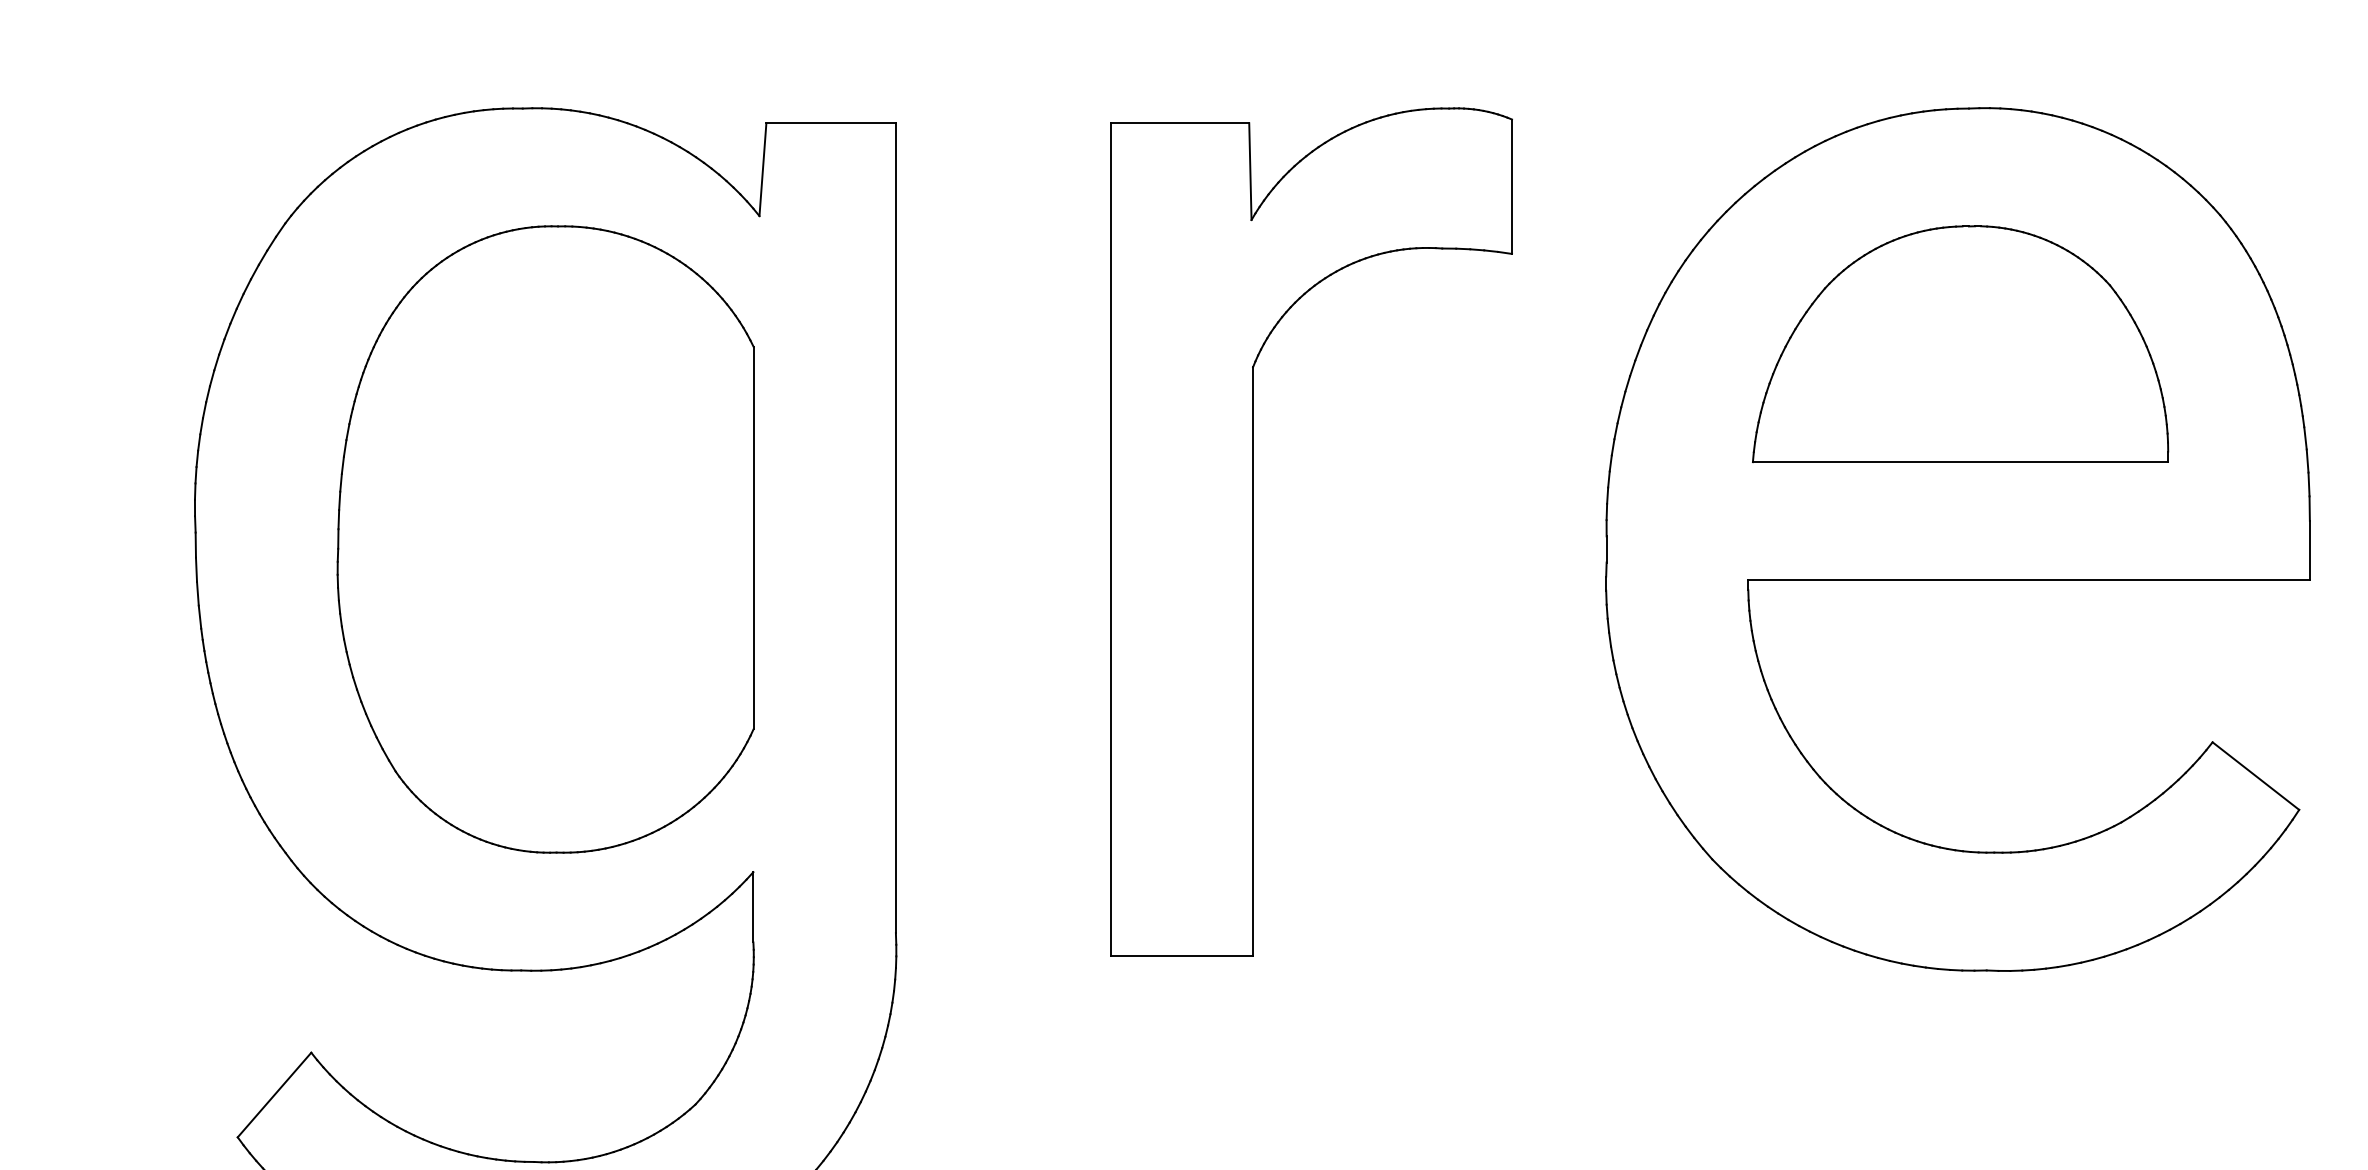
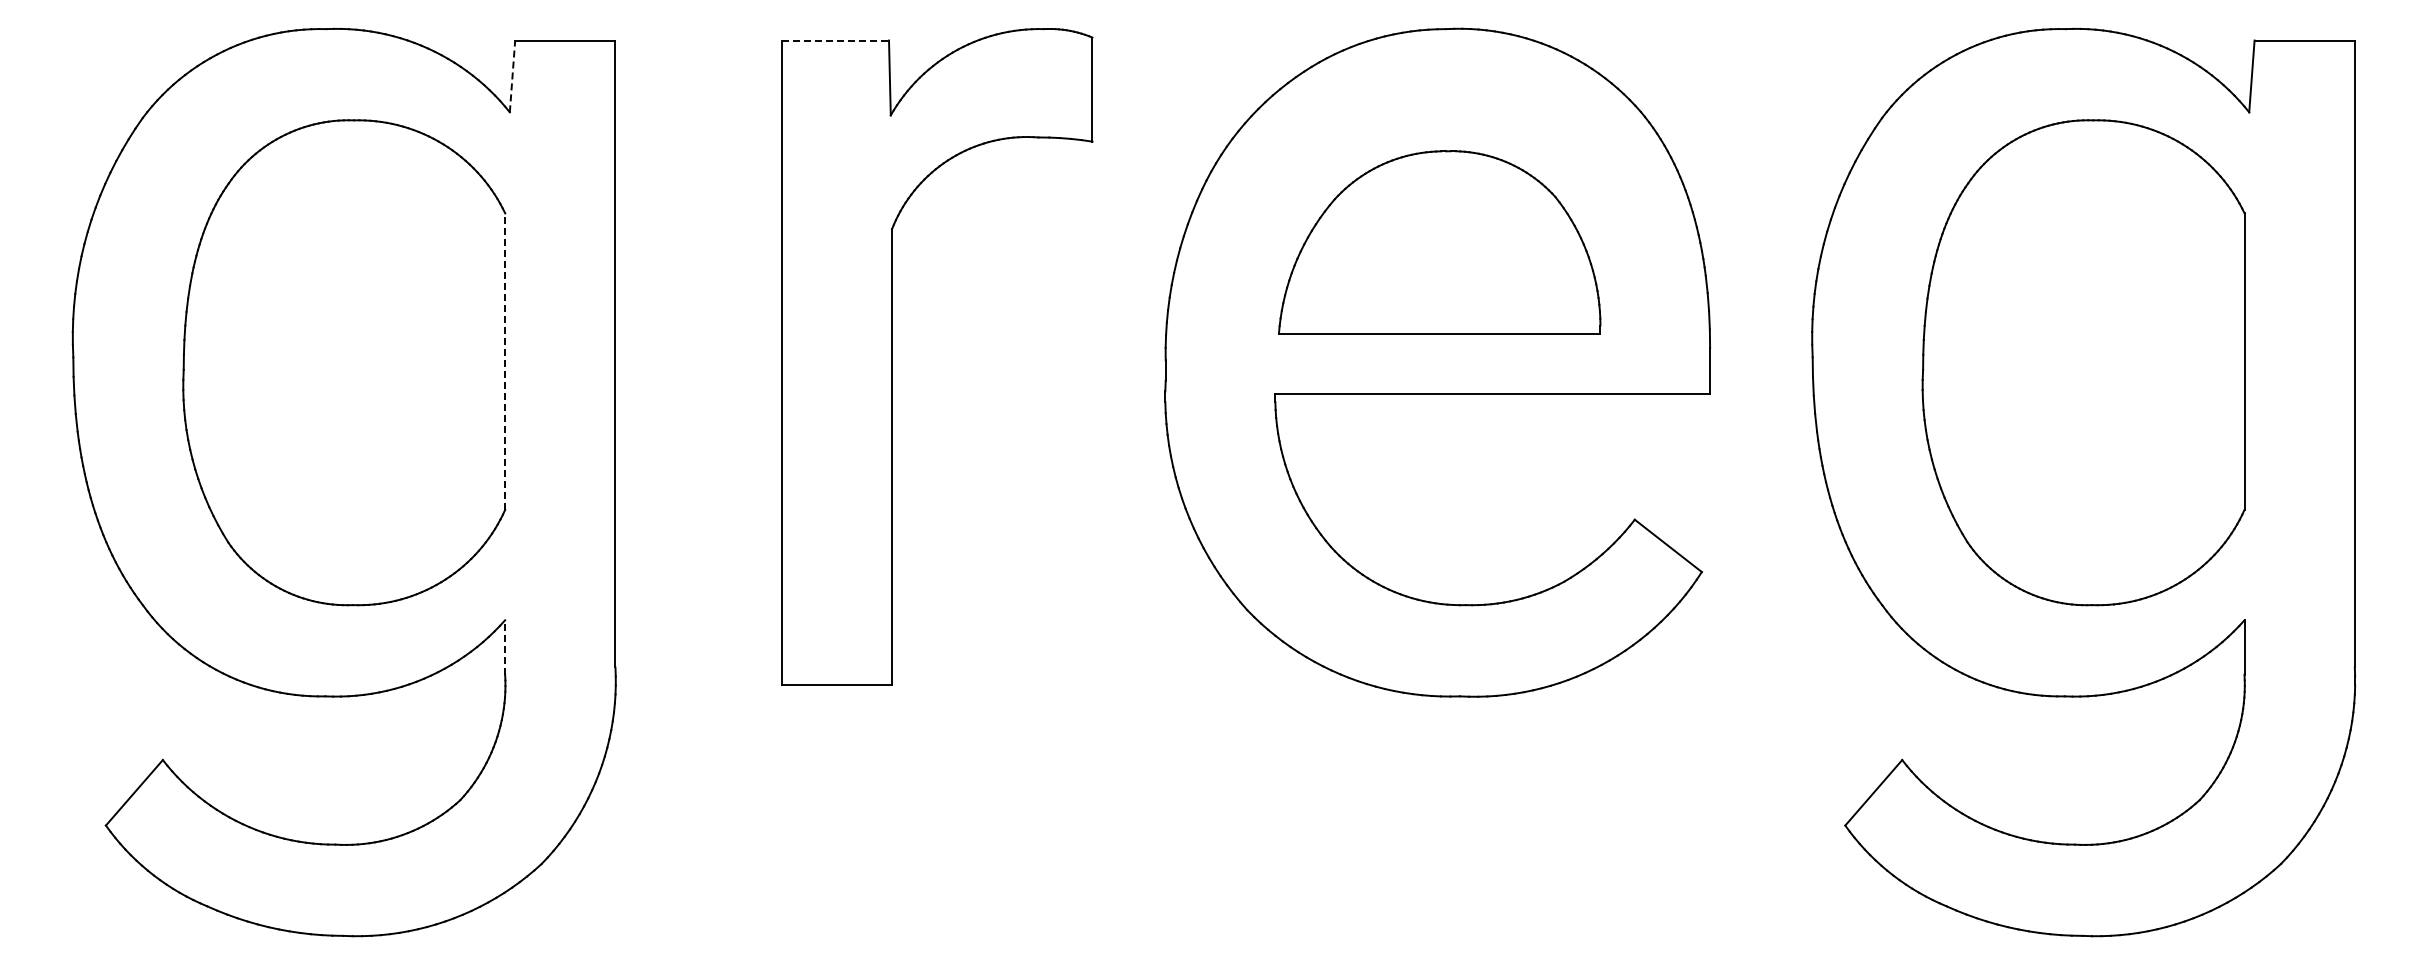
line: (1181, 123) -> (836, 40), solid -> dashed
line: (762, 168) -> (512, 75), solid -> dashed
part: (1960, 344) -> (1439, 242), moved
line: (753, 537) -> (505, 361), solid -> dashed
line: (753, 906) -> (505, 646), solid -> dashed

